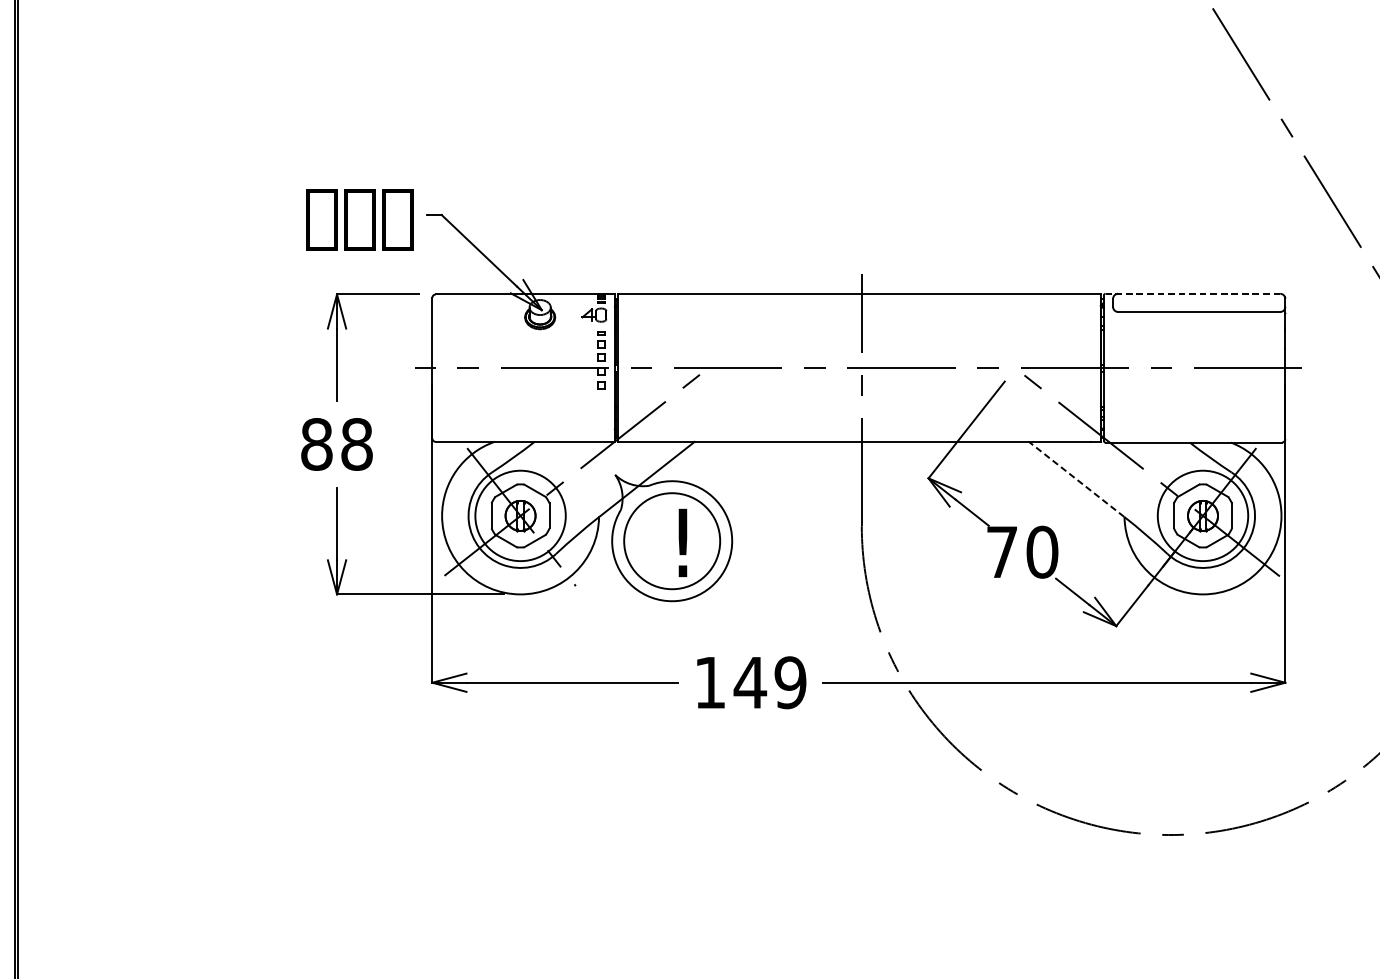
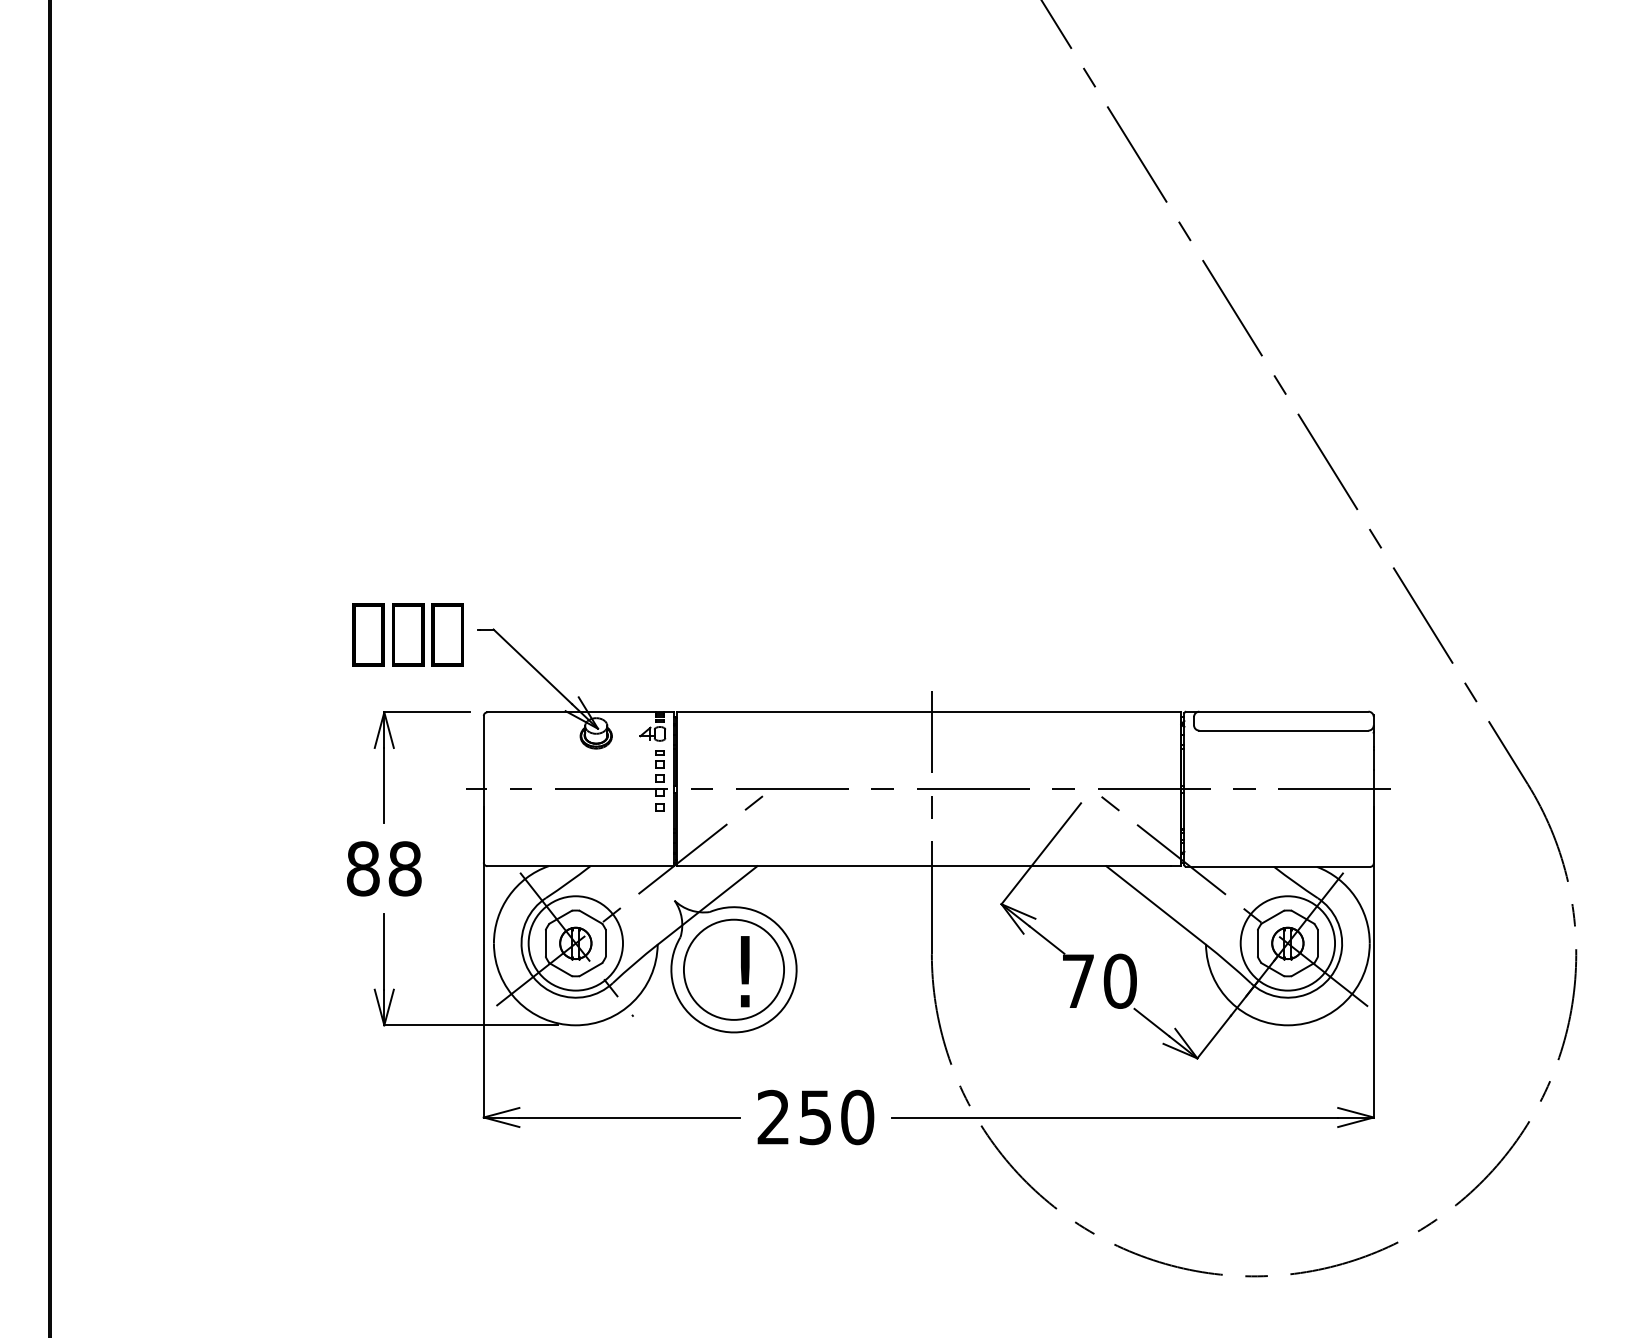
line: (1192, 293) -> (1276, 711), dashed -> solid
line: (1076, 479) -> (1155, 905), dashed -> solid
text: (750, 682) -> (815, 1117), 149 -> 250

